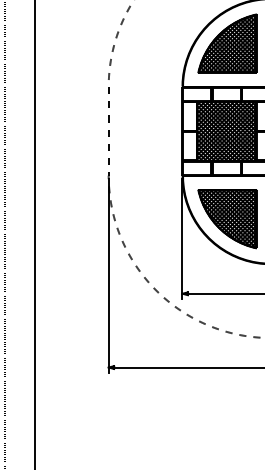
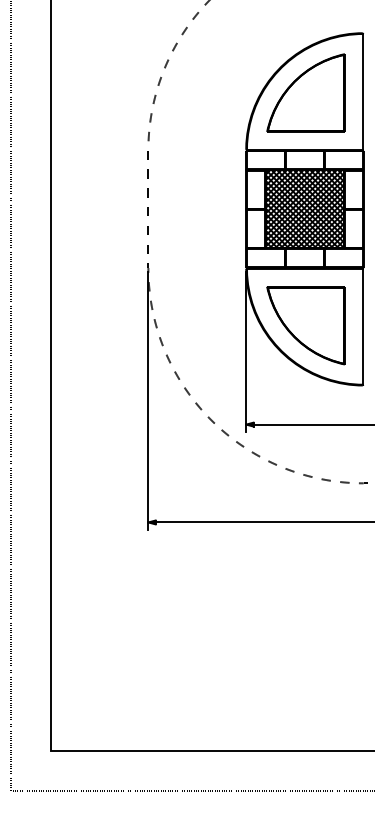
hatch: (227, 44) -> (306, 93), removed
hatch: (227, 219) -> (306, 325), removed

